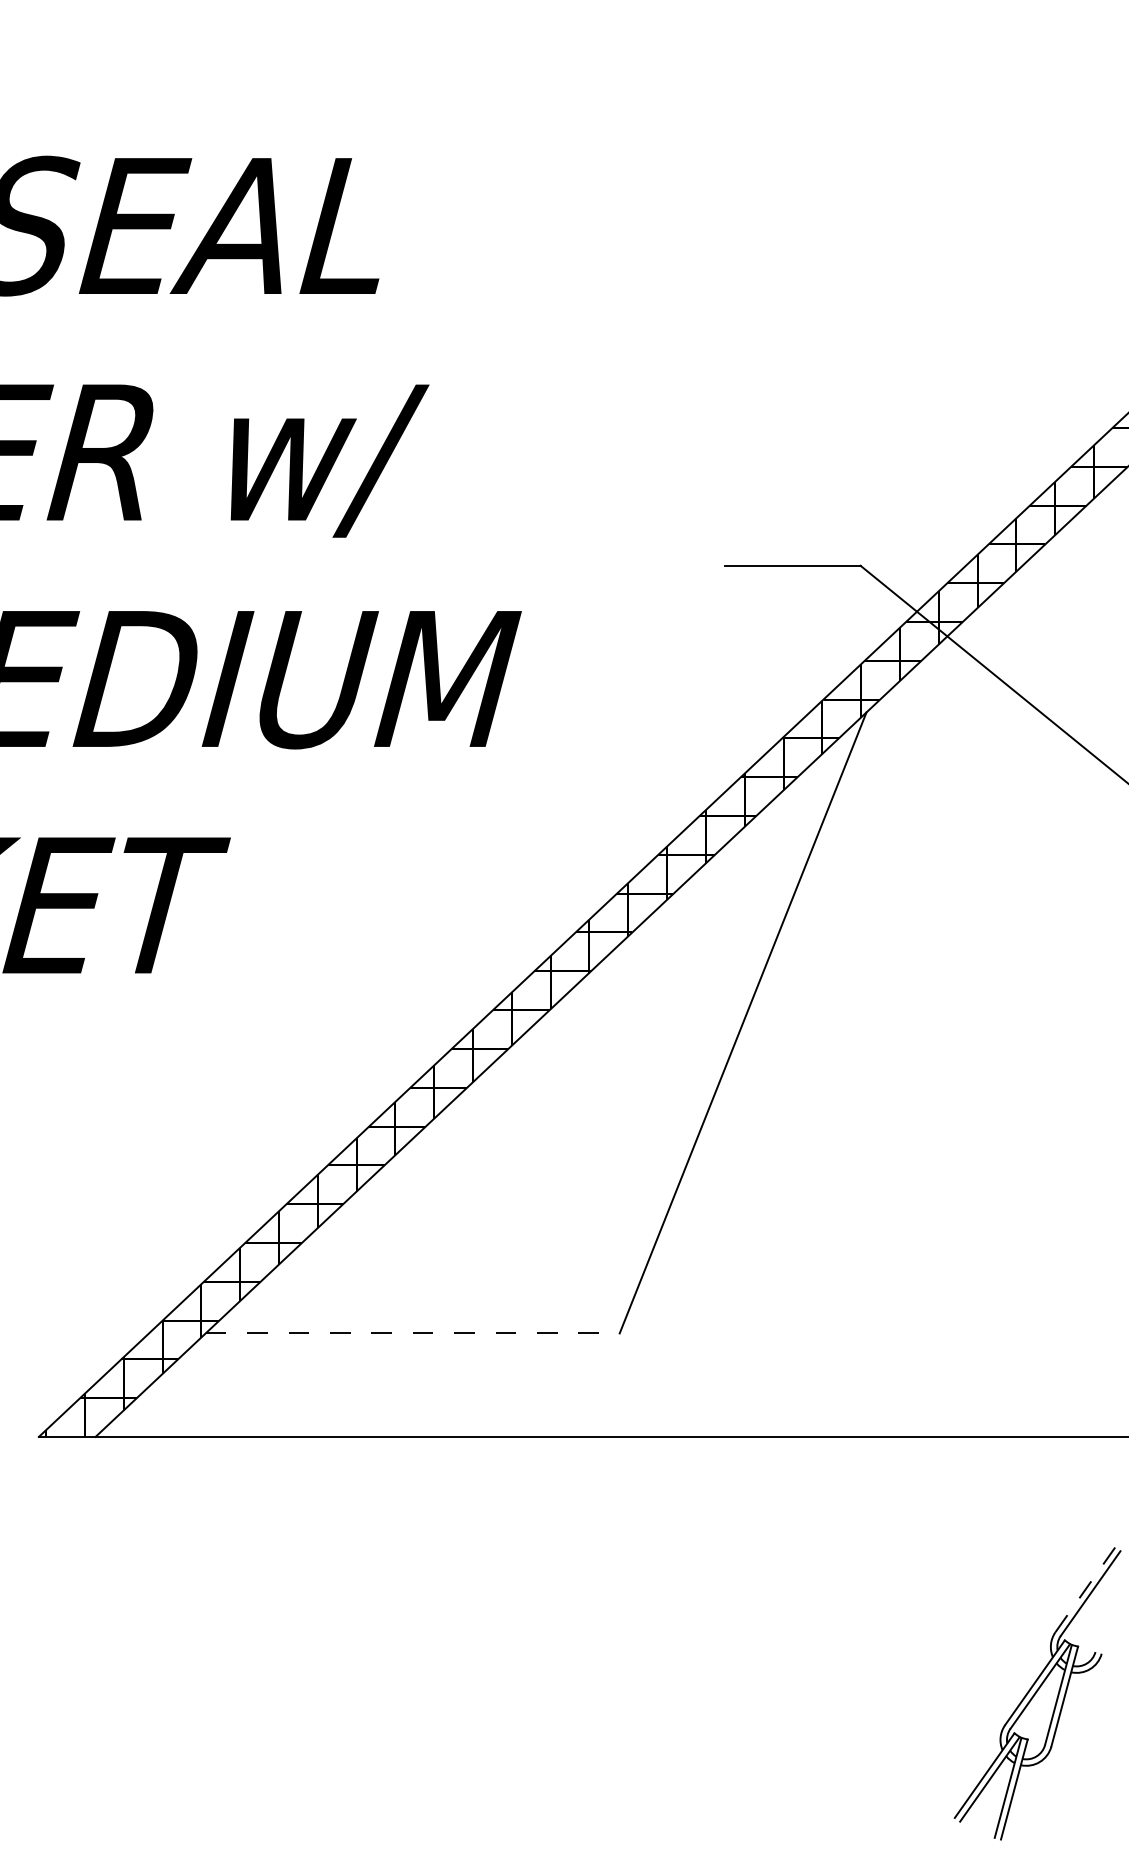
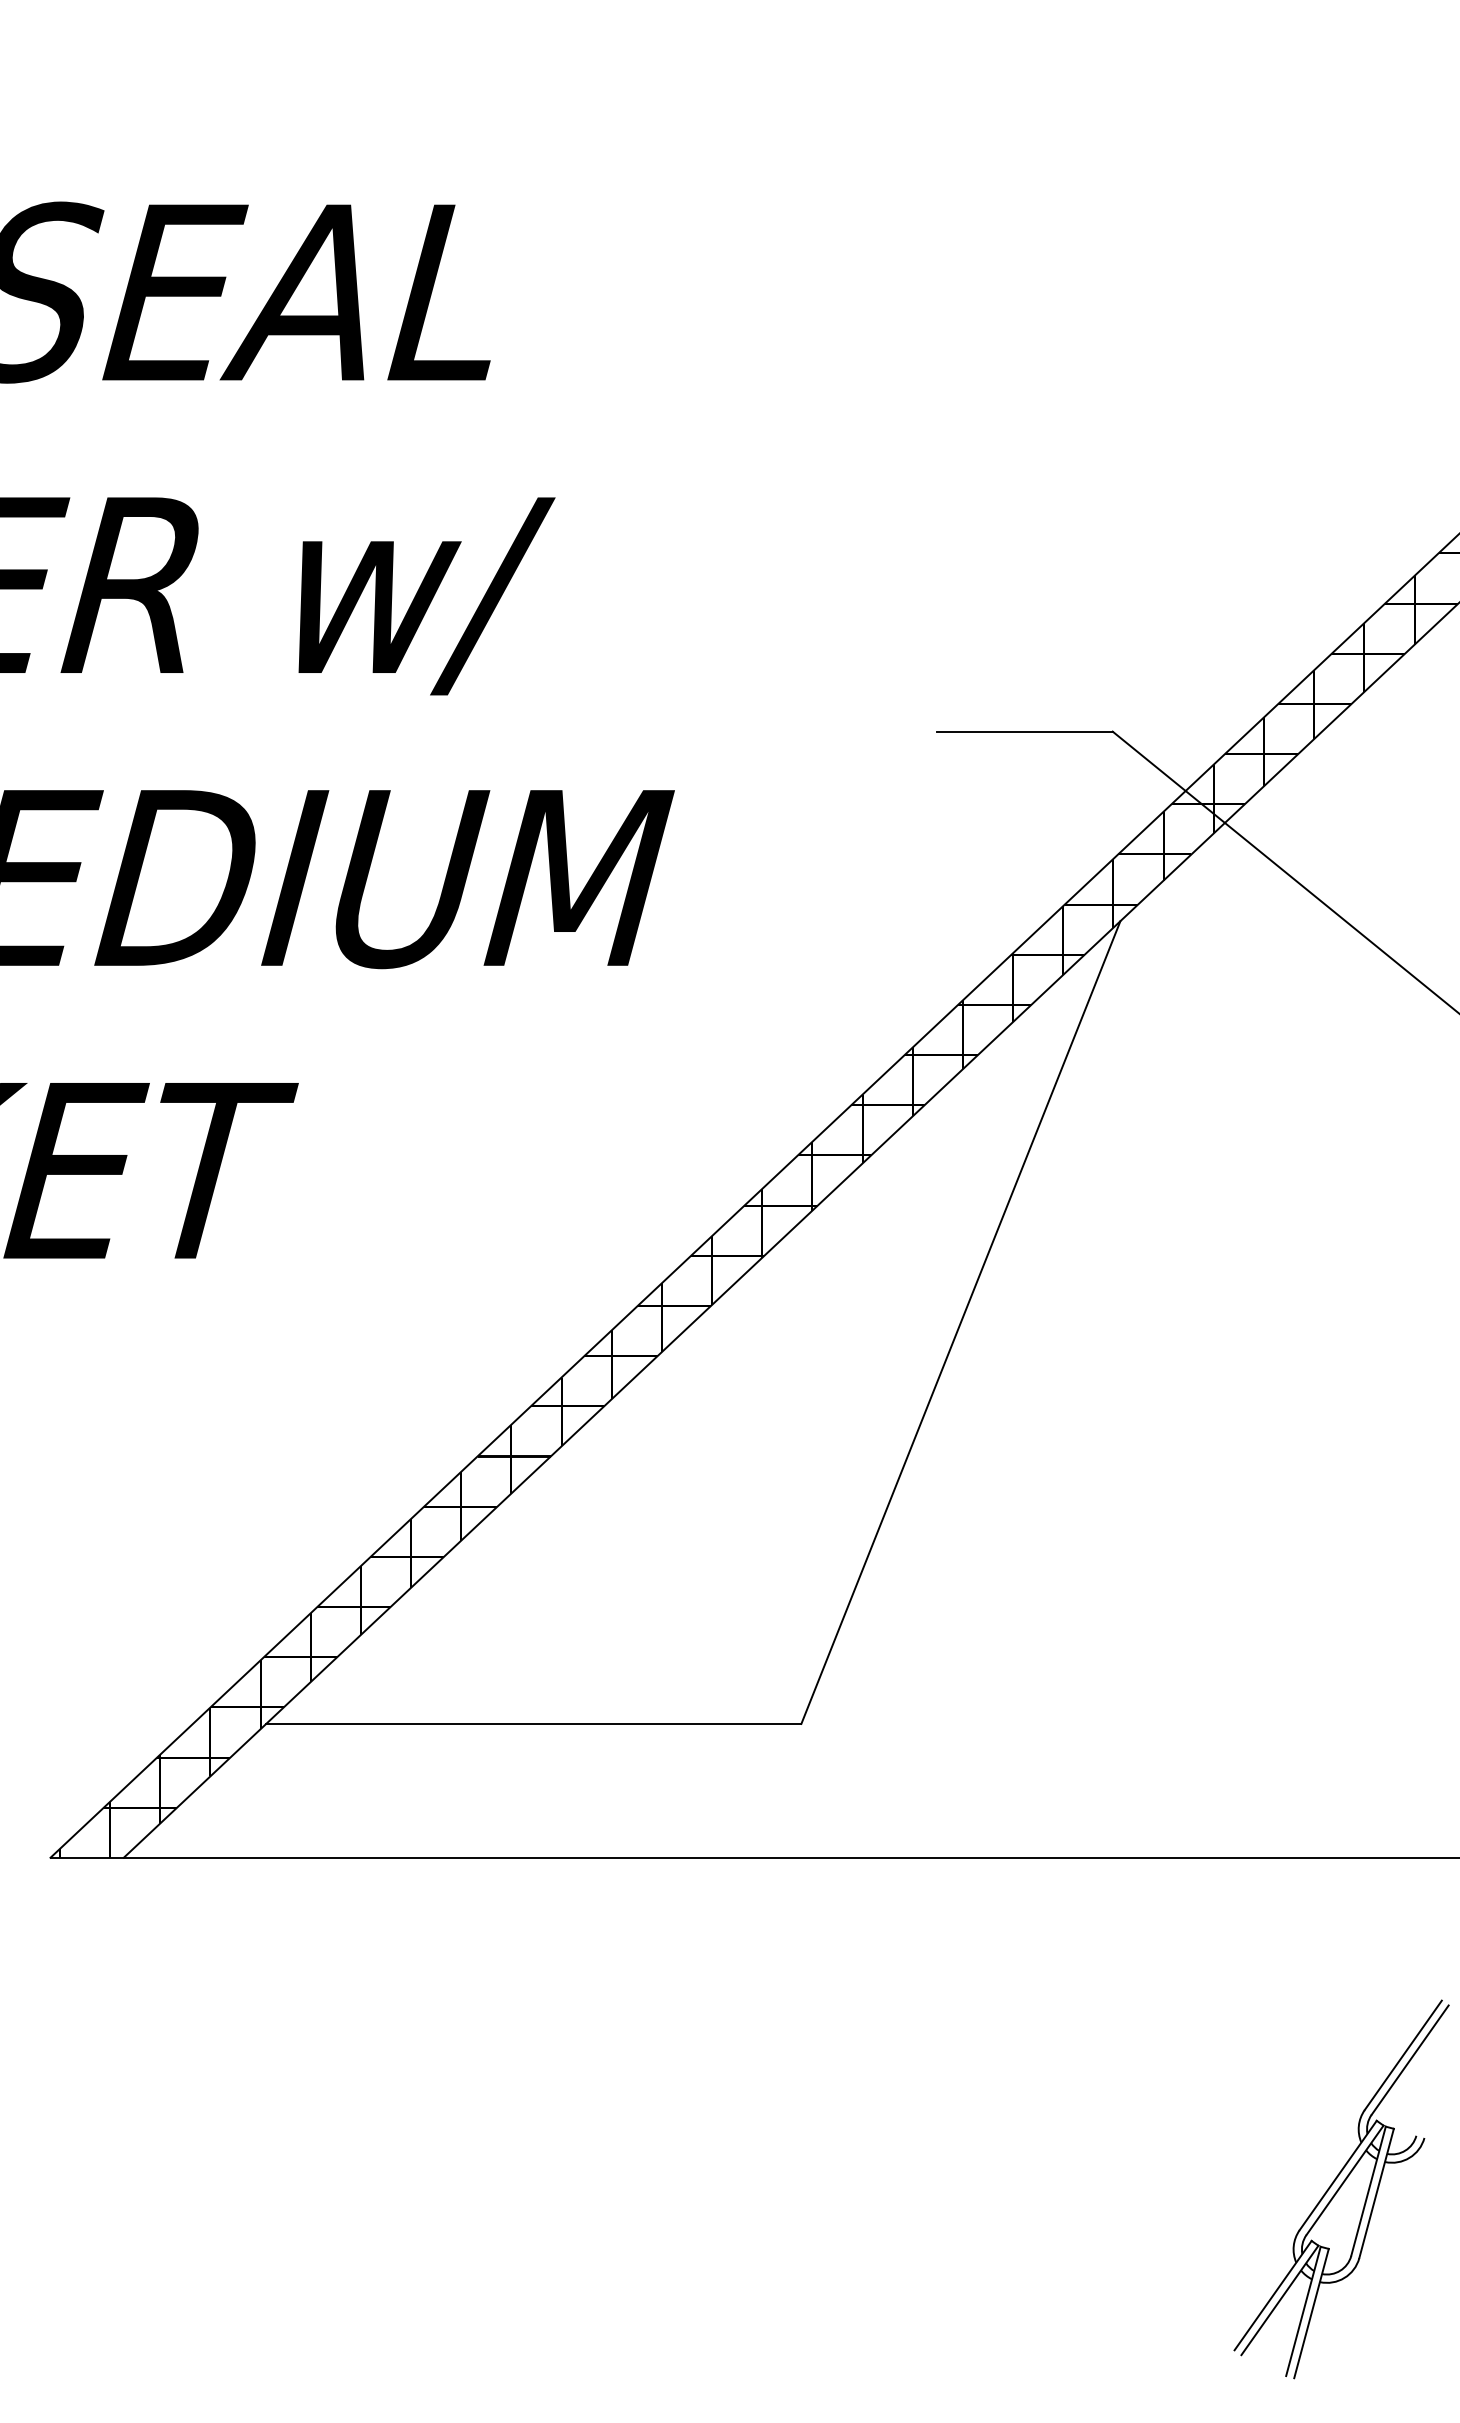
line: (412, 1333) -> (533, 1723), dashed -> solid
line: (1085, 1589) -> (1403, 2055), dashed -> solid

